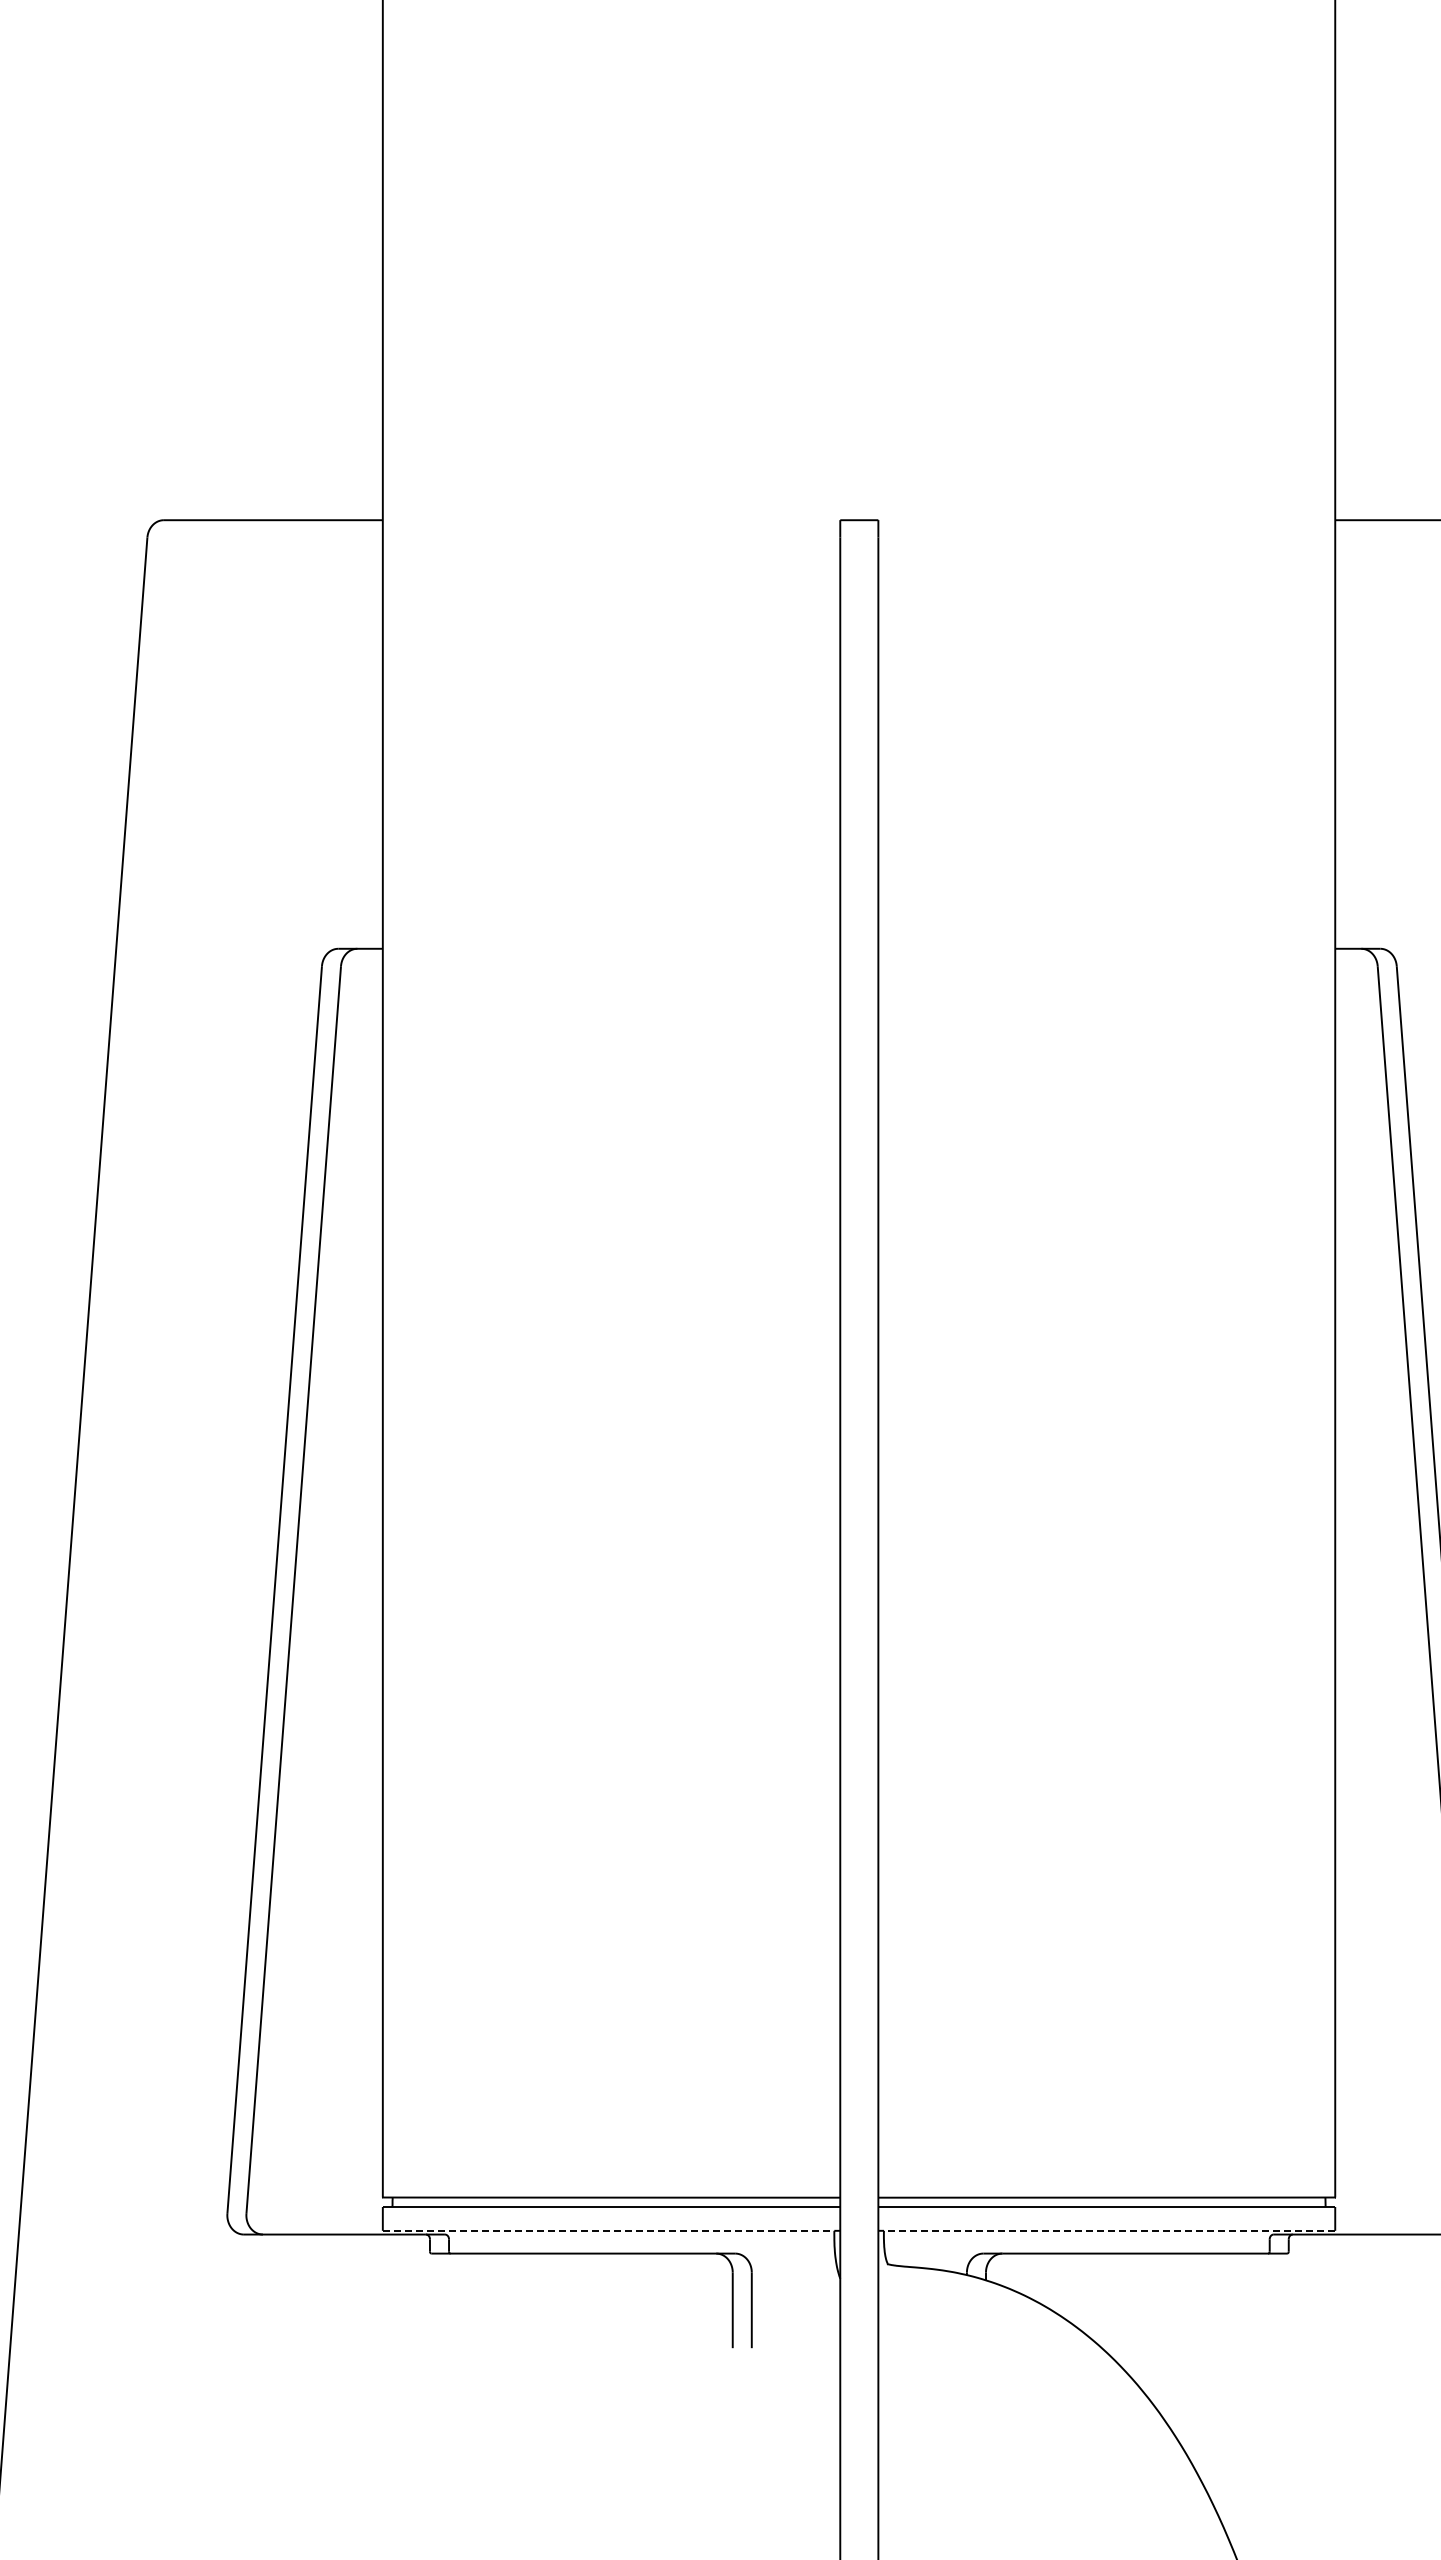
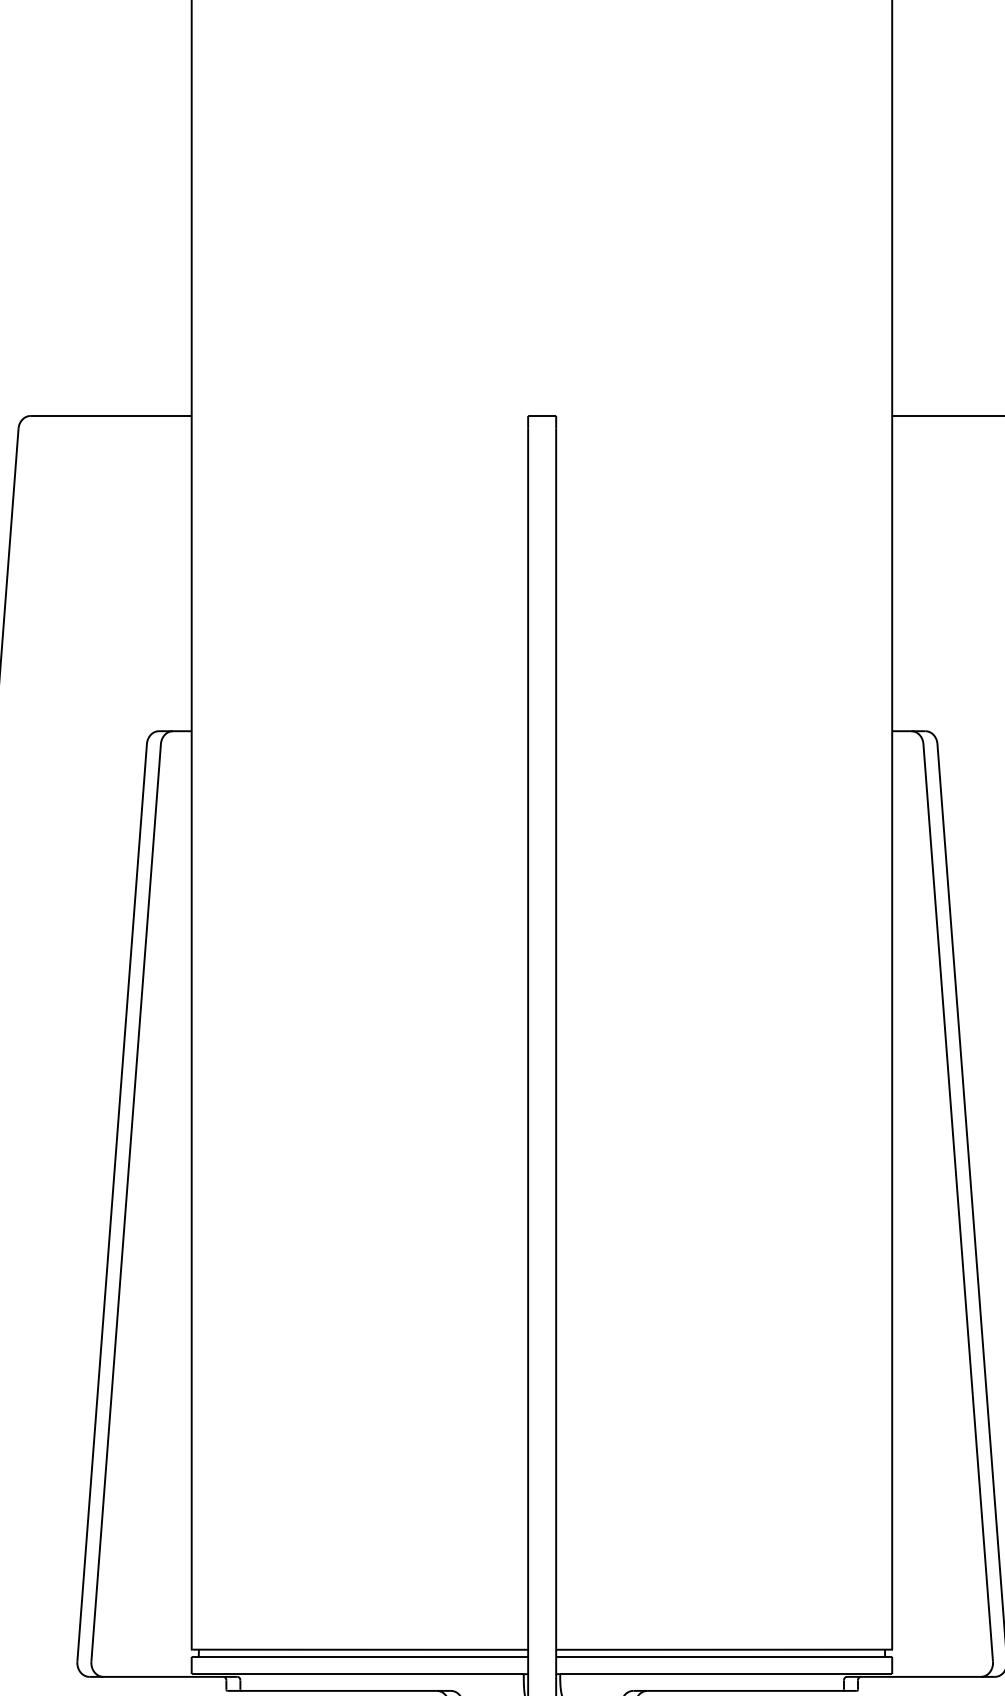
line: (608, 2230) -> (357, 1673), dashed -> solid
line: (1109, 2230) -> (726, 1673), dashed -> solid

